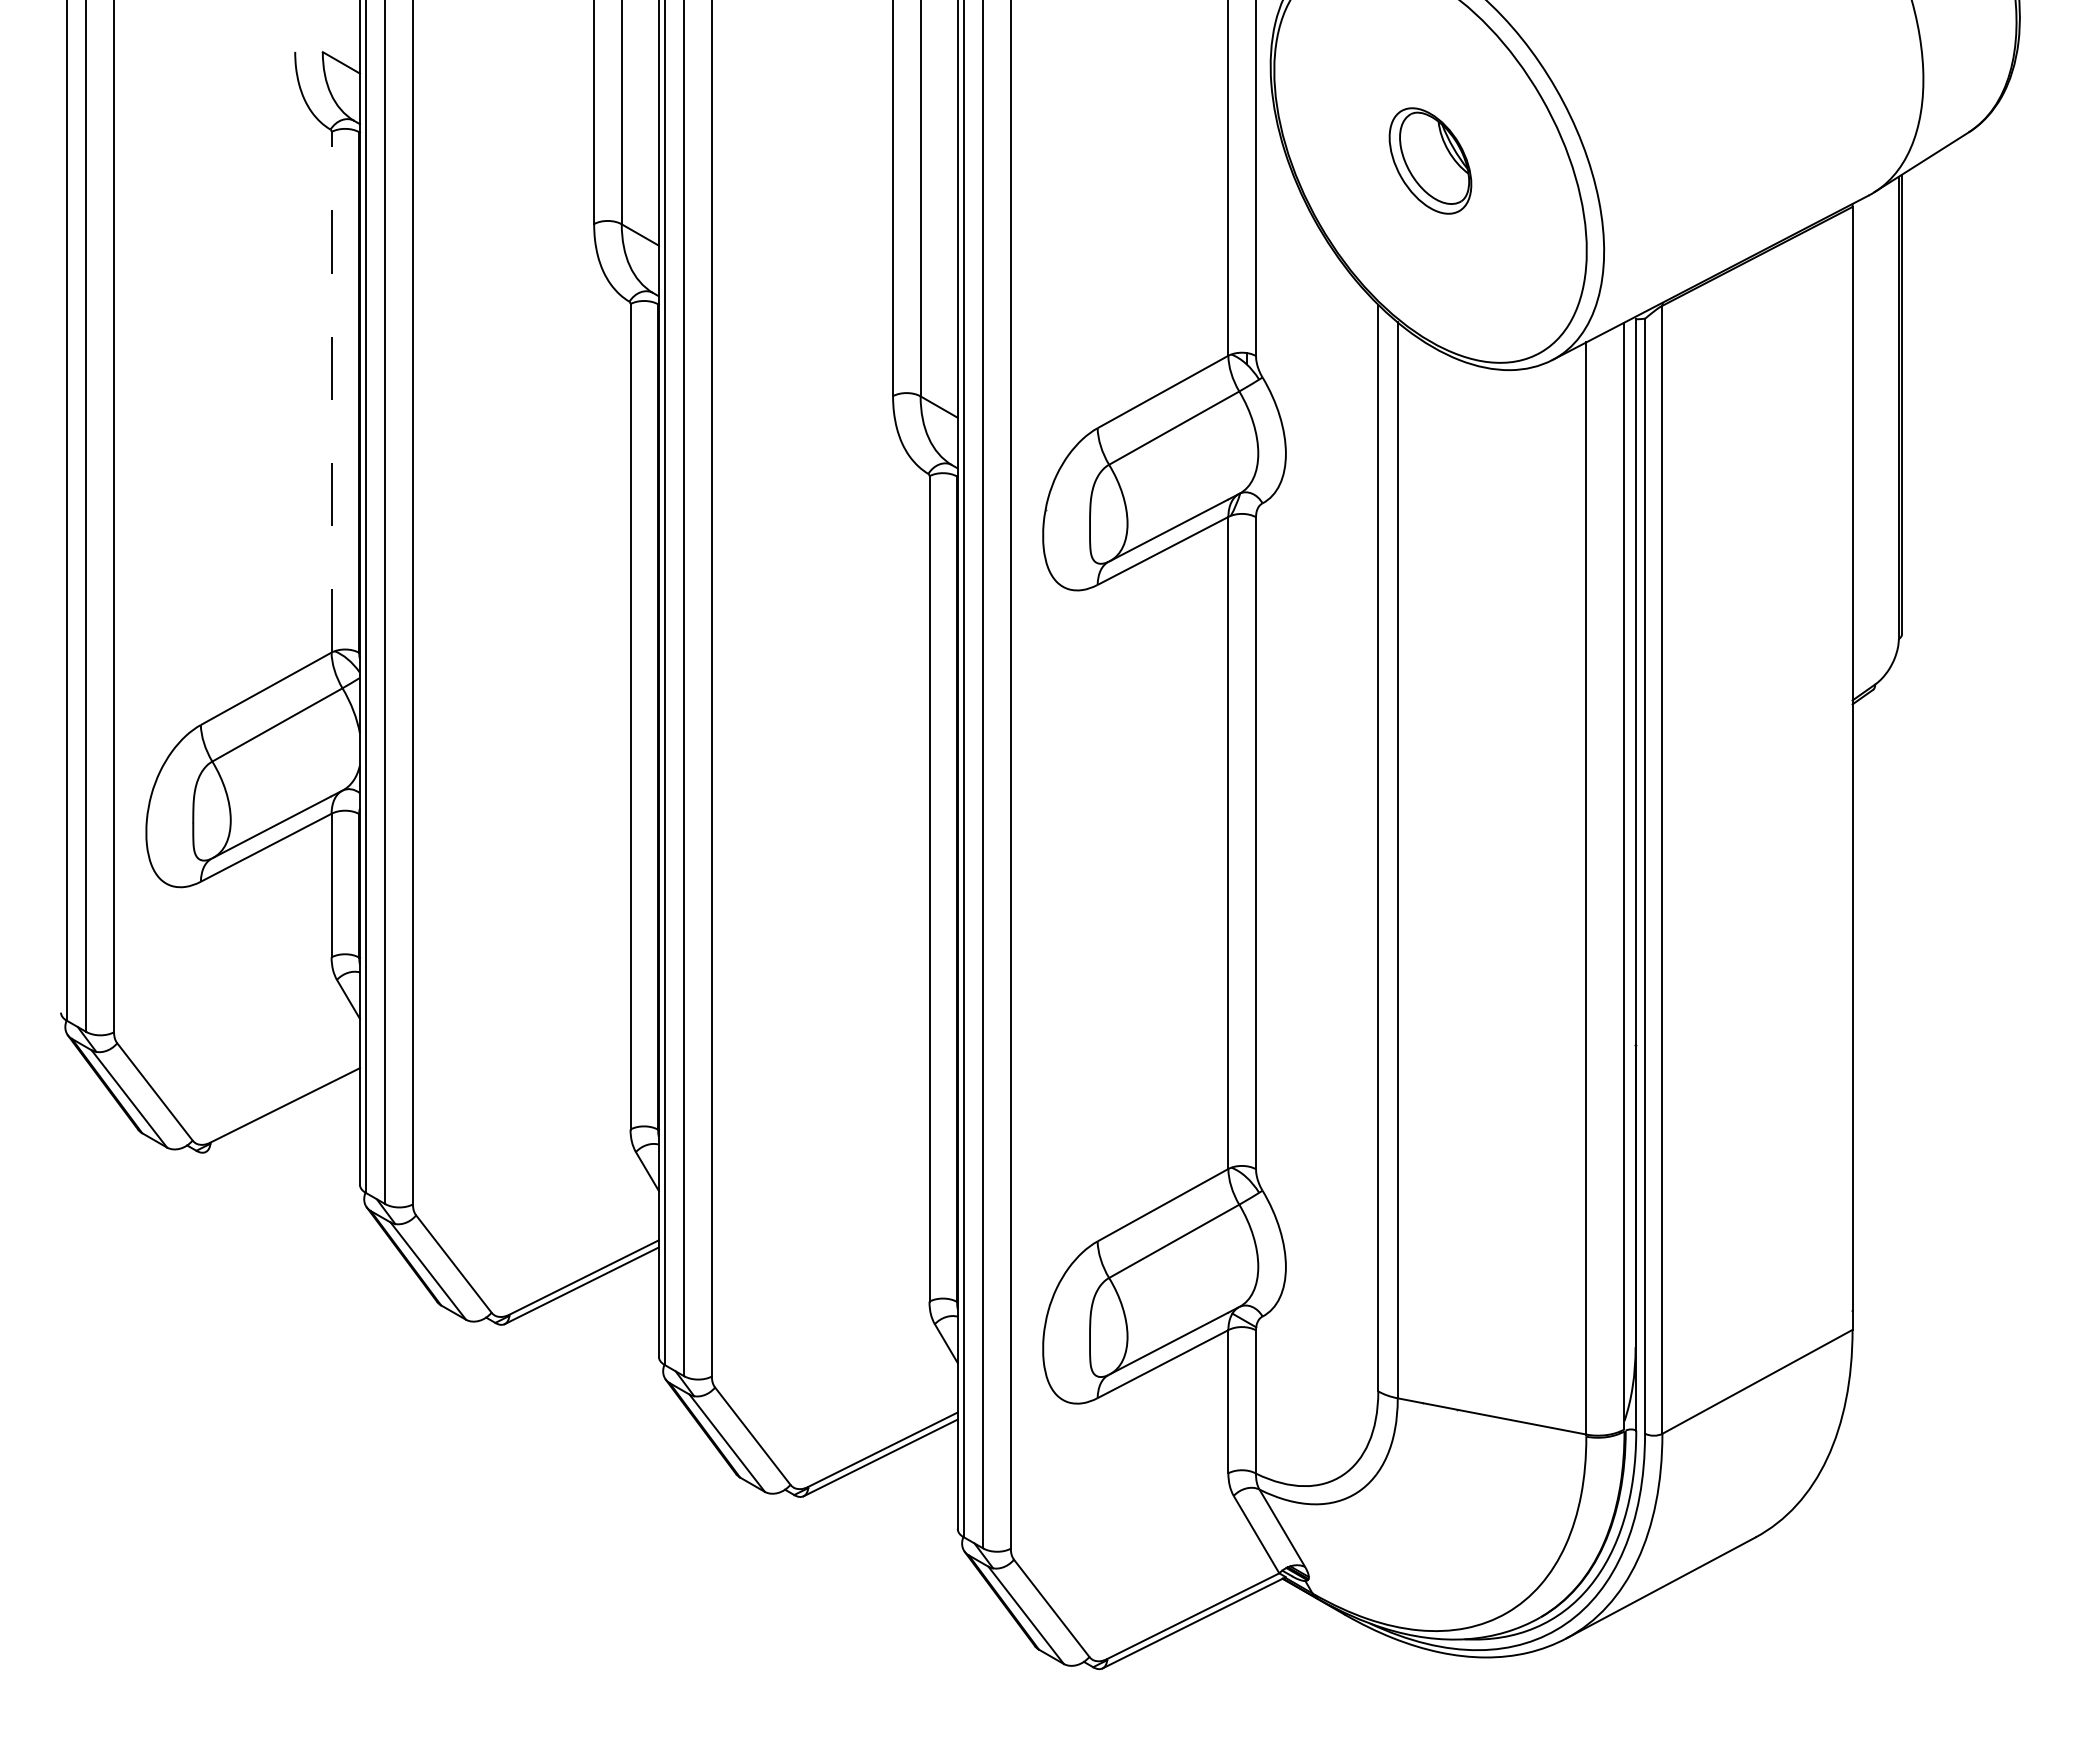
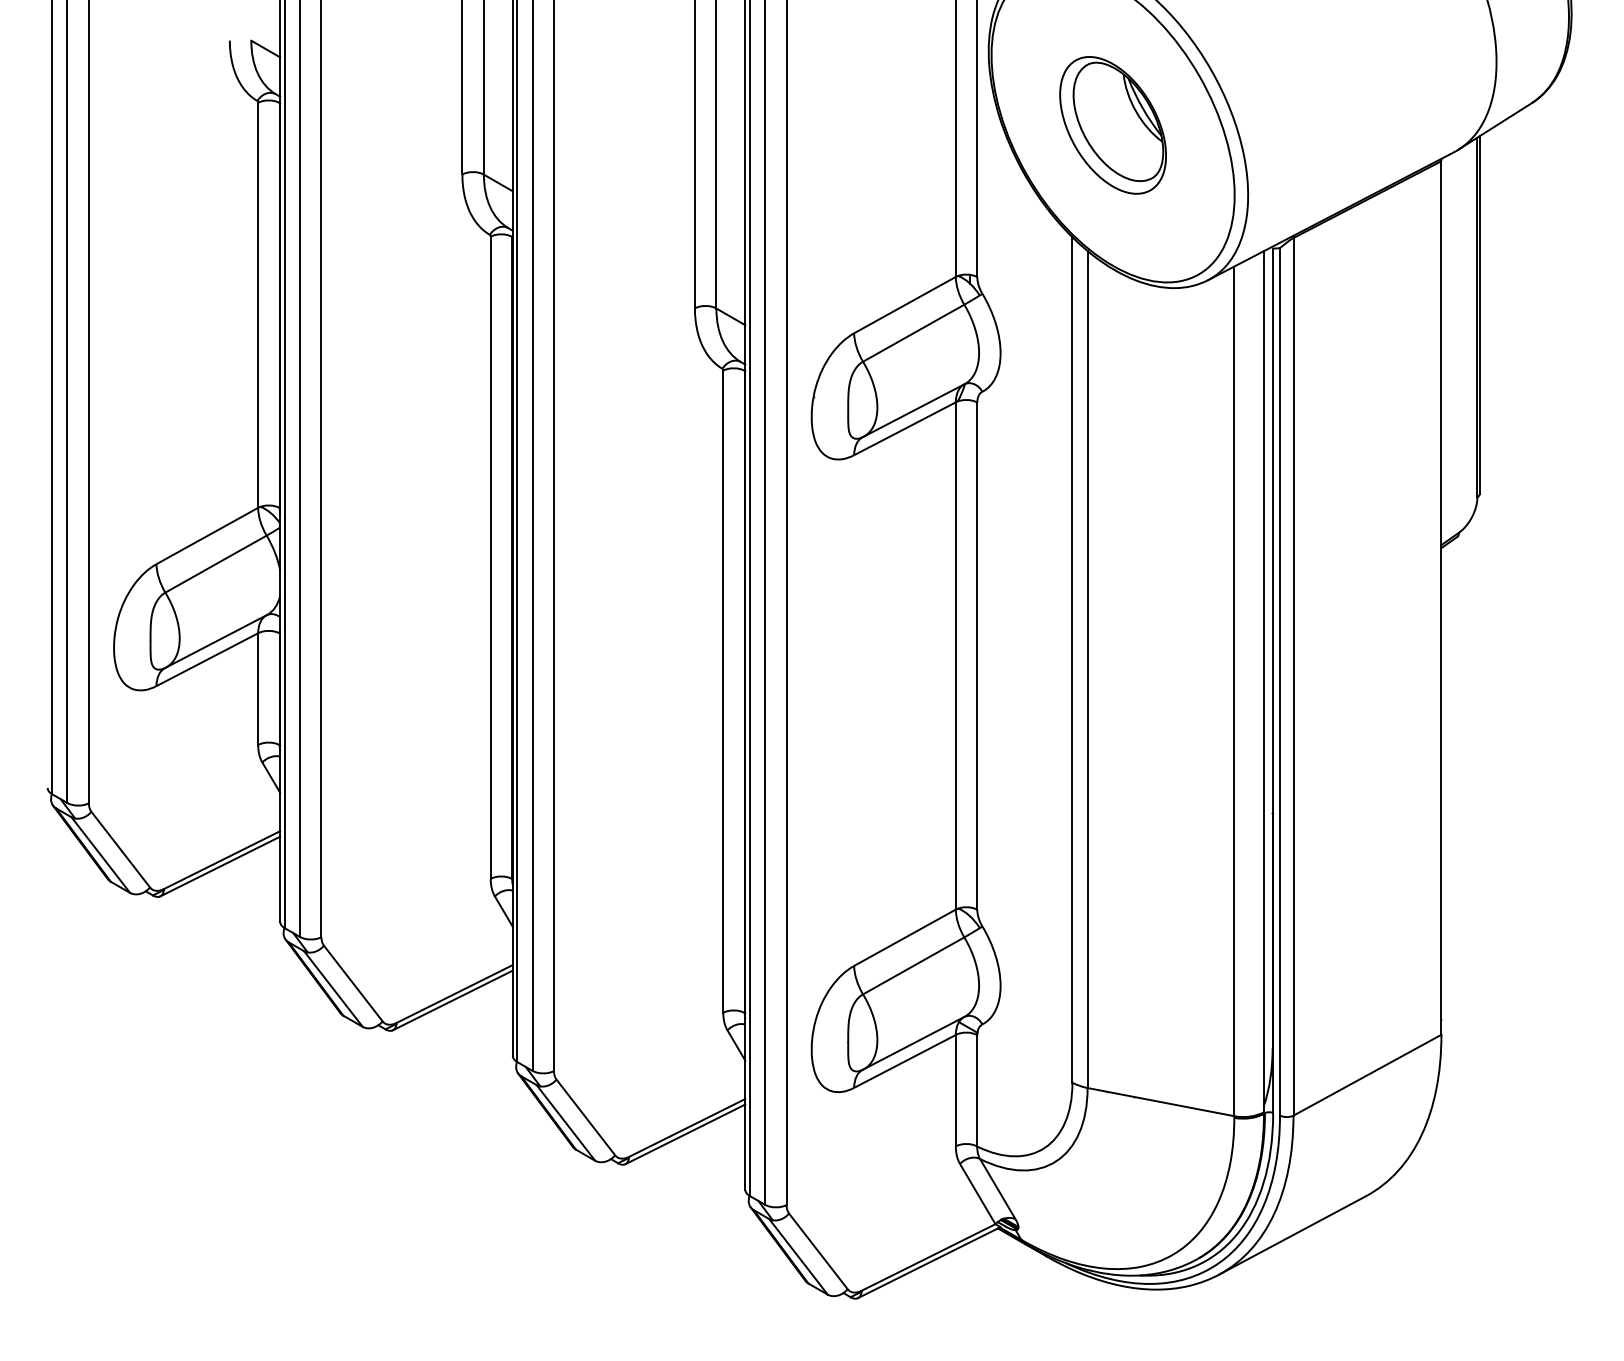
part: (1429, 161) -> (1112, 125), size x1.67
line: (332, 392) -> (258, 305), dashed -> solid
line: (283, 1113) -> (220, 866), added

